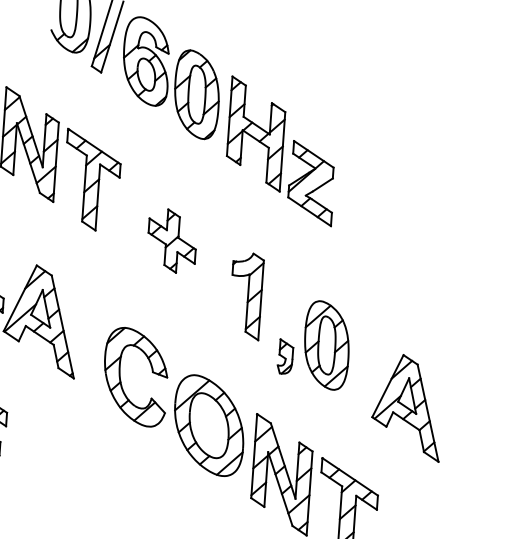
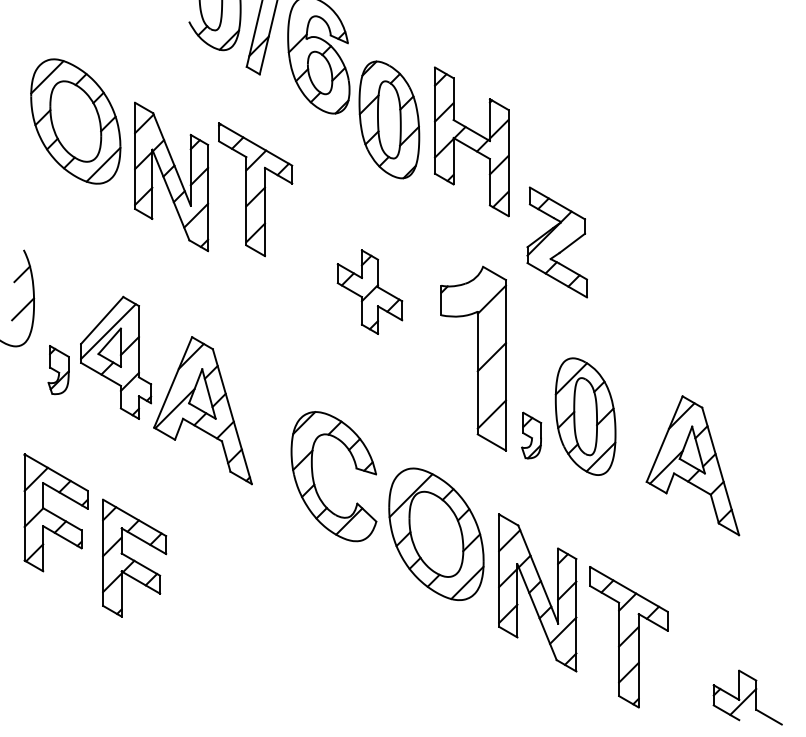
part: (197, 94) -> (389, 119), moved
part: (91, 180) -> (255, 189), moved
part: (311, 183) -> (556, 242), moved
part: (246, 296) -> (473, 358), size x1.6
part: (407, 407) -> (692, 465), moved

